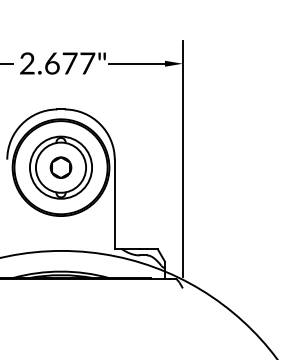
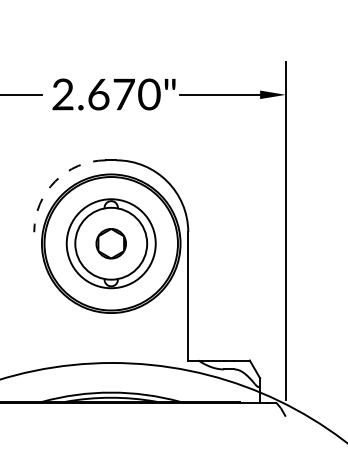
text: (87, 63) -> (149, 94), 2.677" -> 2.670"
arc: (21, 124) -> (54, 181), solid -> dashed

